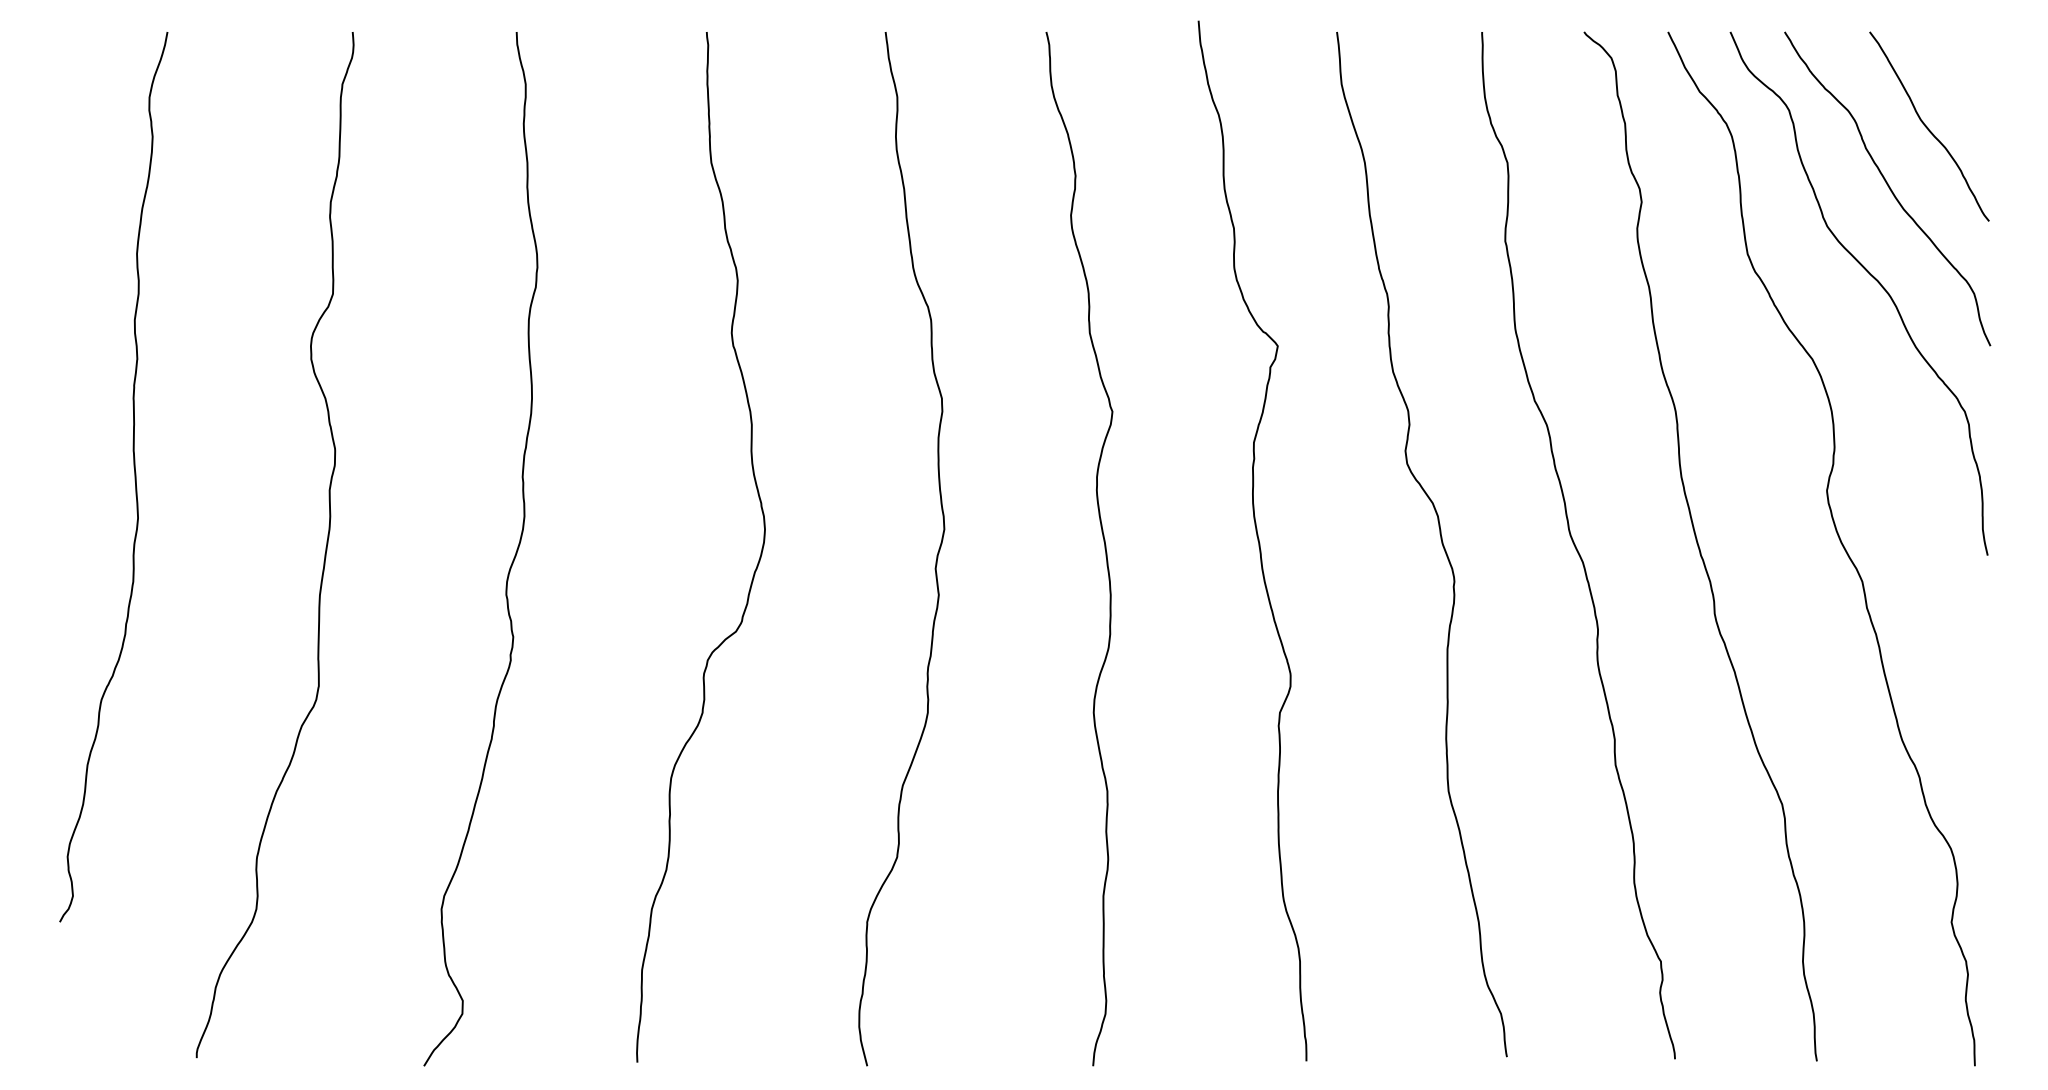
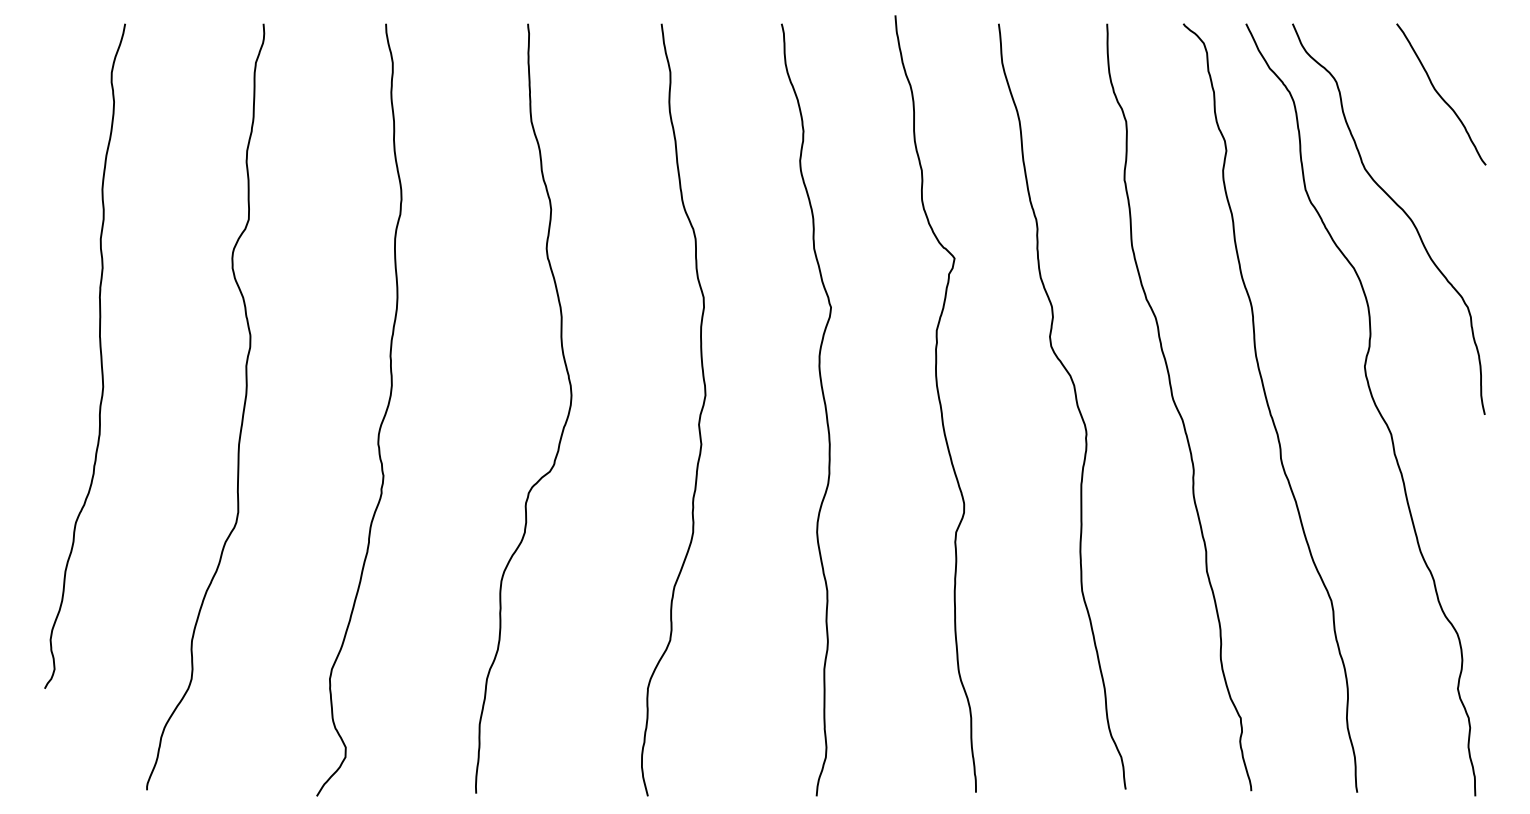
curve: (1888, 188) -> (1410, 140), removed

